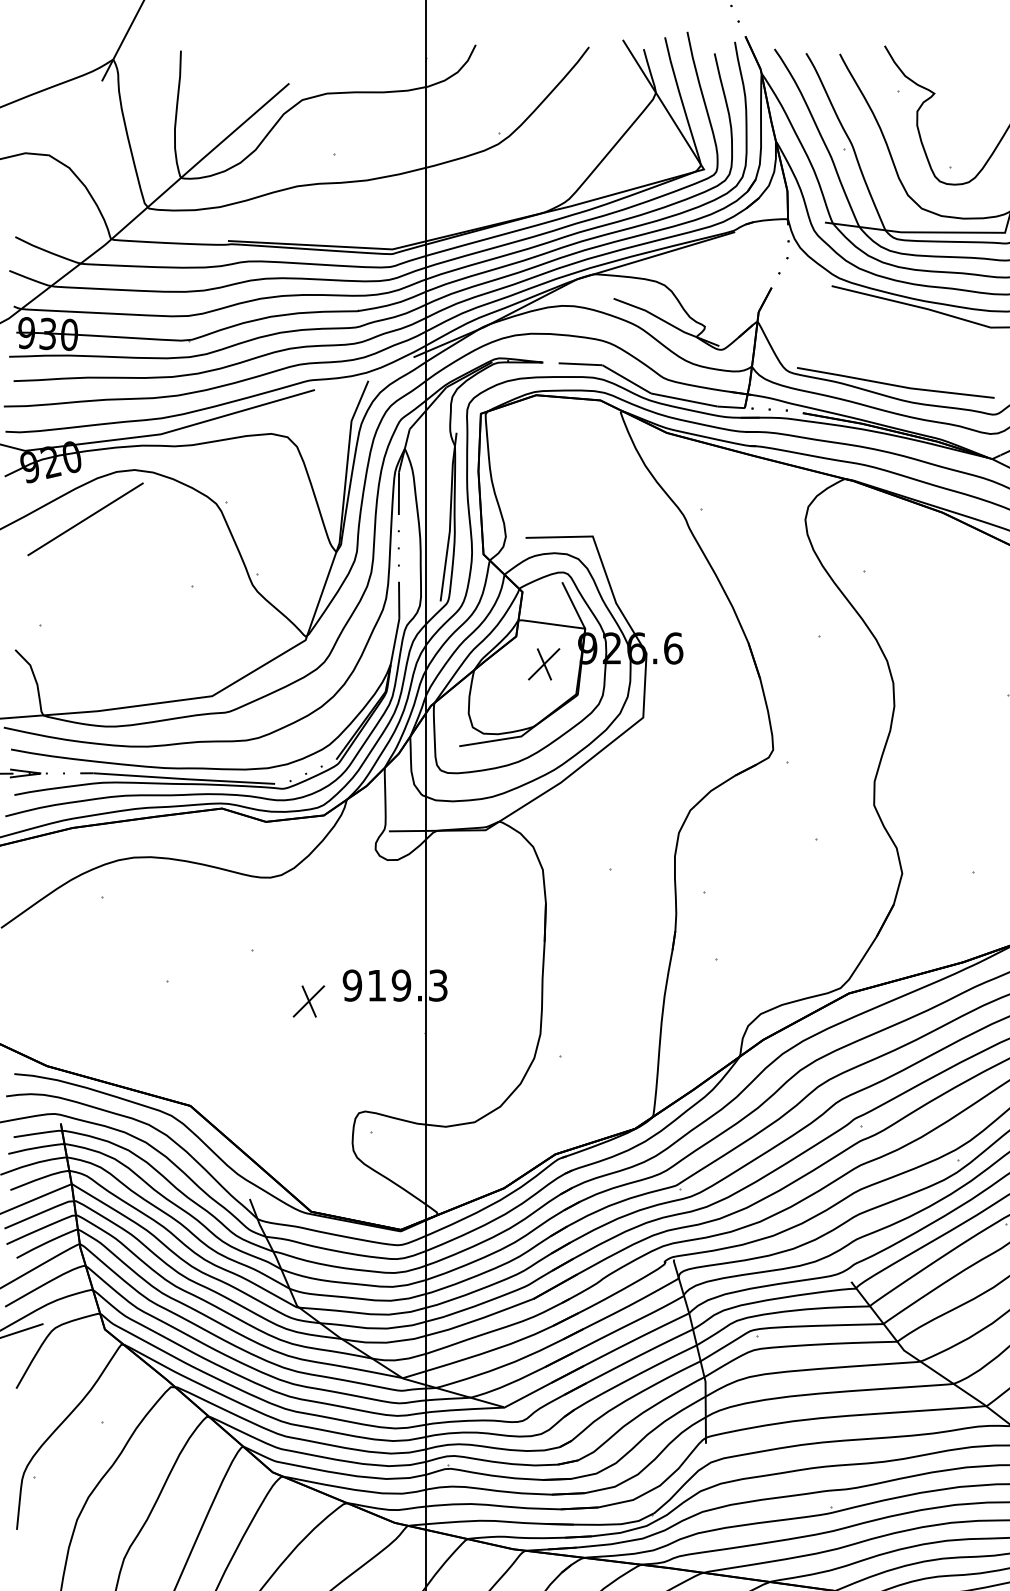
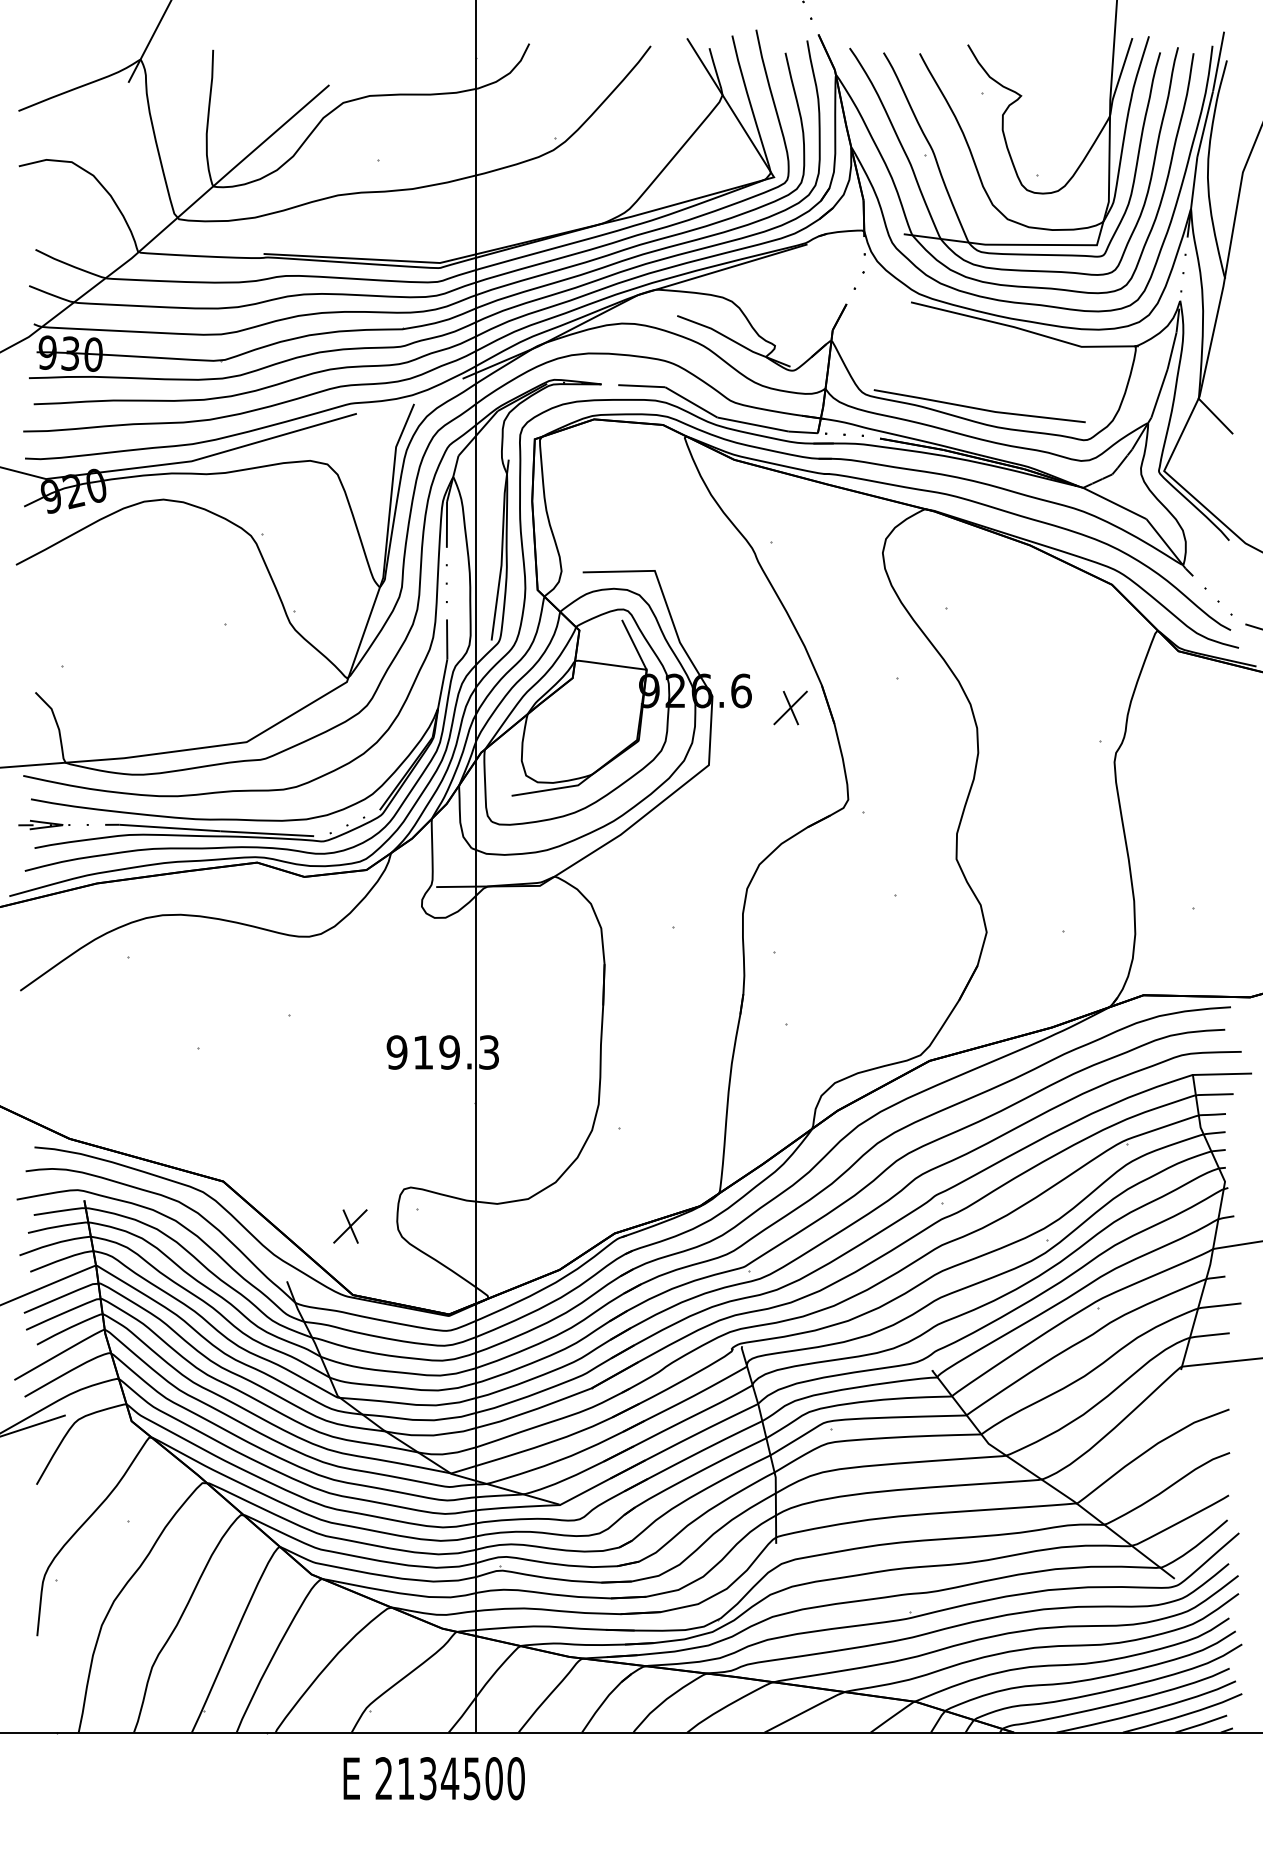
line: (85, 519) -> (110, 552), removed
part: (544, 663) -> (790, 707), moved
part: (309, 1001) -> (350, 1226), moved

